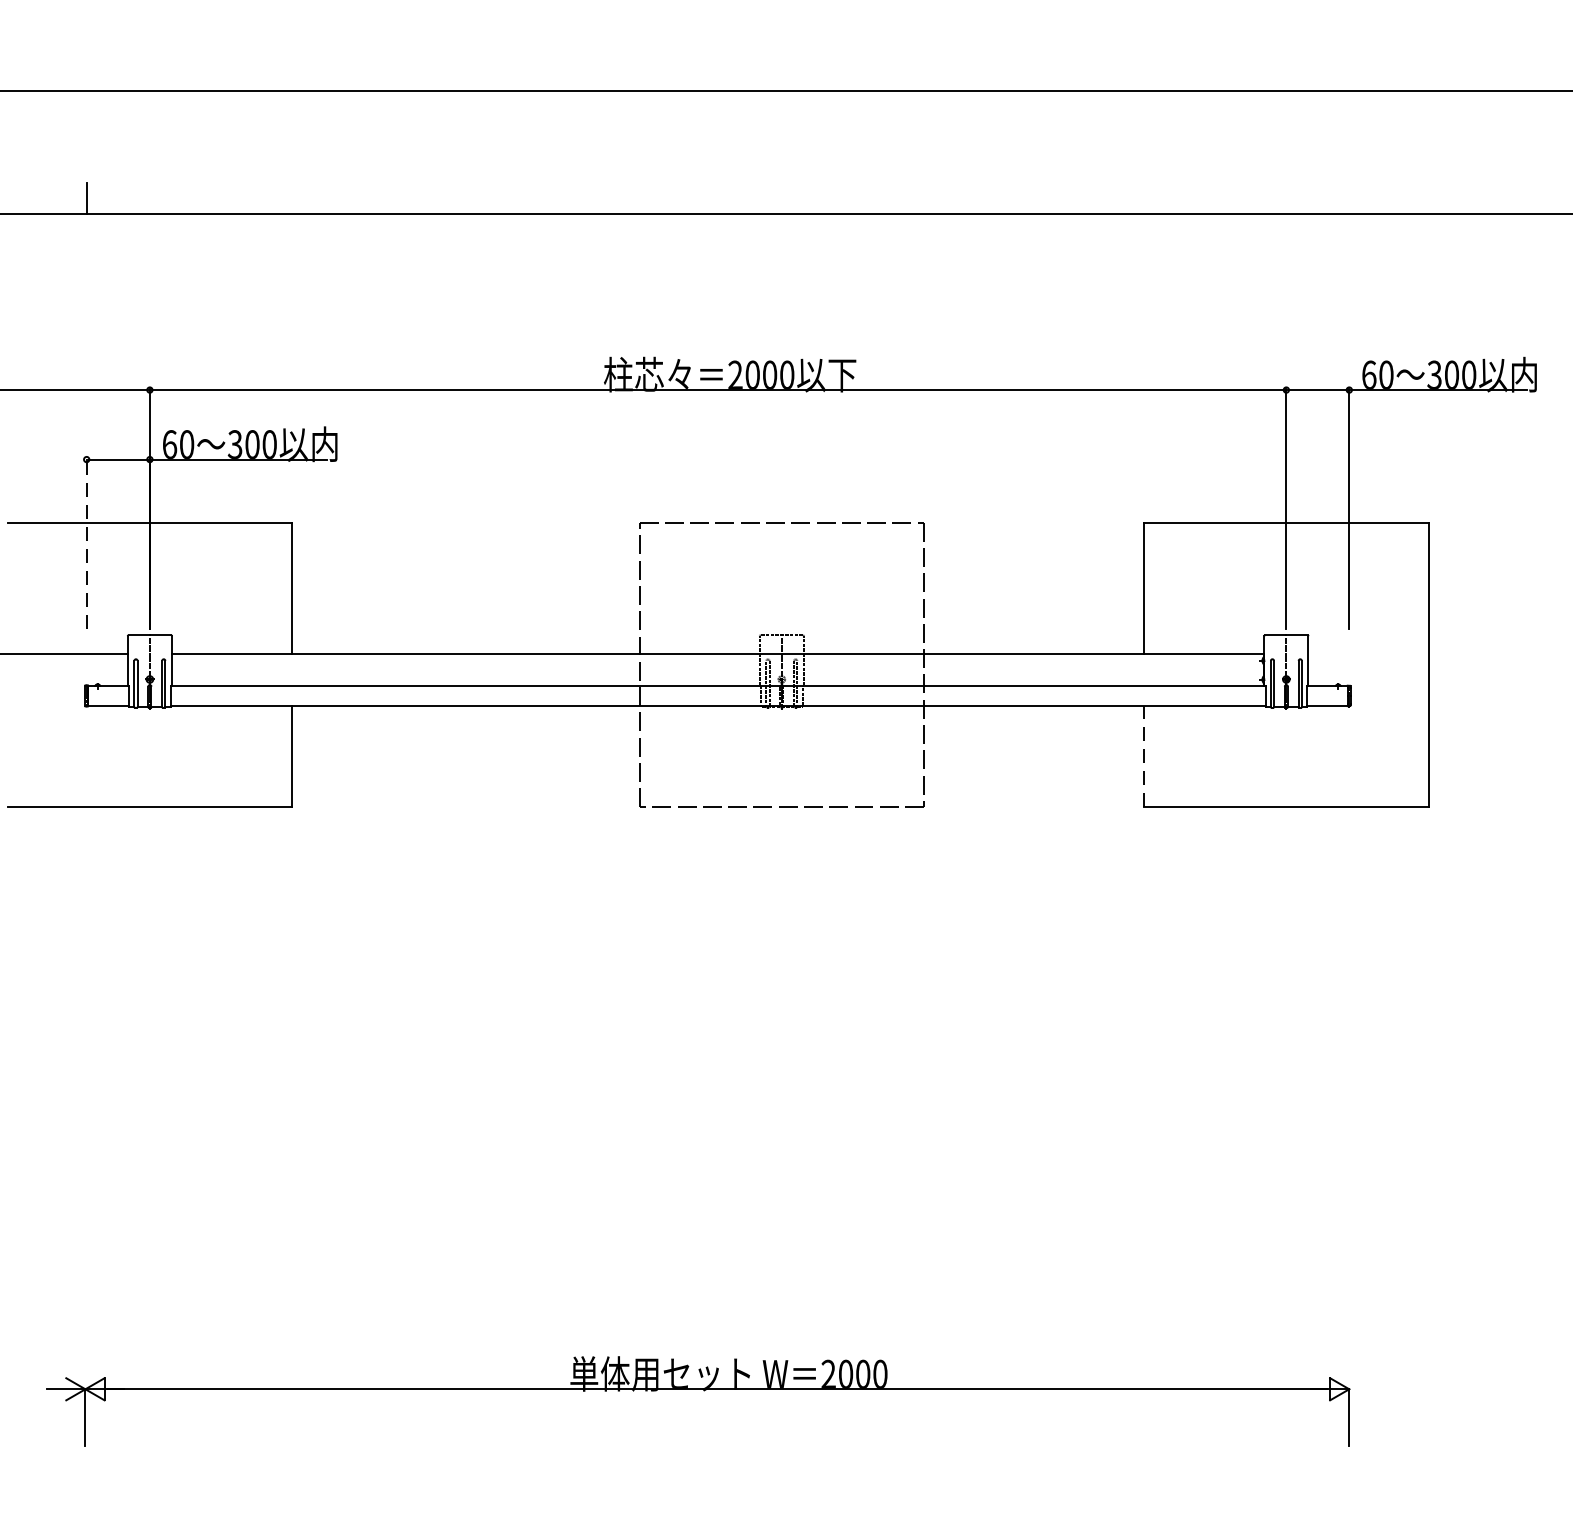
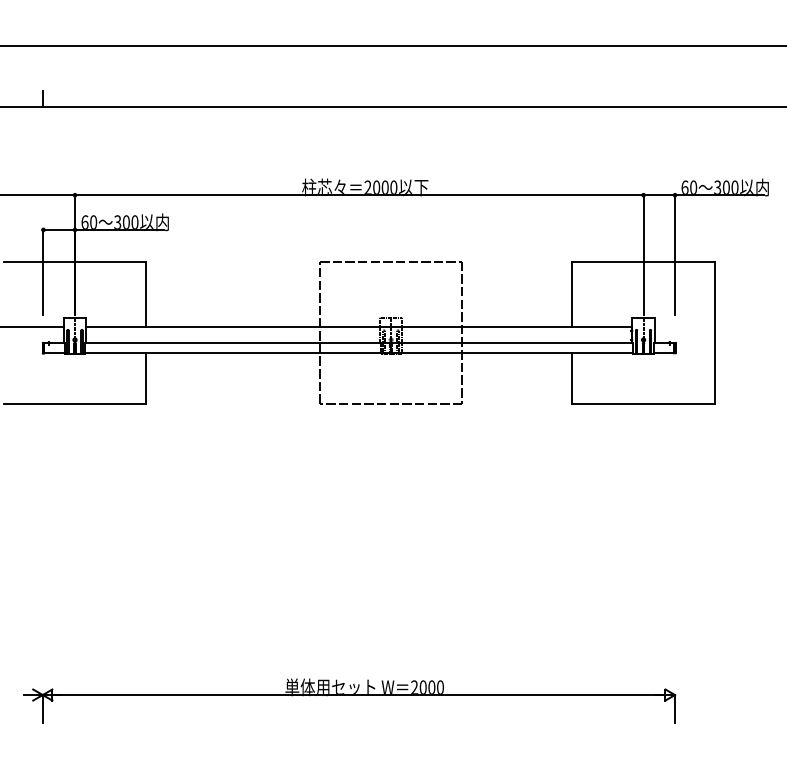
line: (86, 544) -> (43, 272), dashed -> solid
line: (1144, 756) -> (572, 378), dashed -> solid

